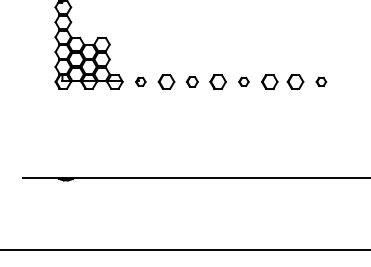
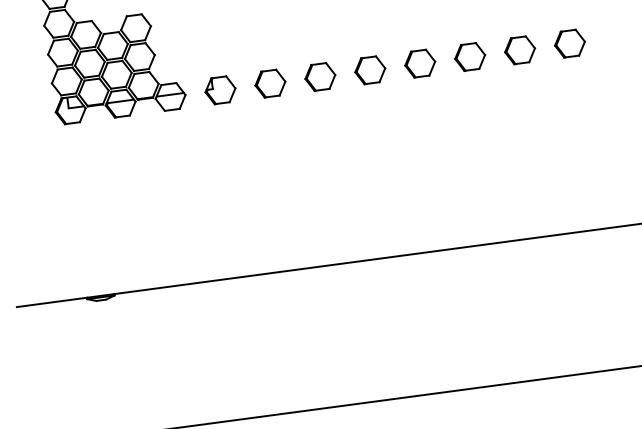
part: (140, 81) -> (219, 89), size x1.67
part: (192, 81) -> (320, 76), size x1.43
part: (243, 81) -> (419, 63), size x1.67
part: (321, 81) -> (570, 42), size x1.67

